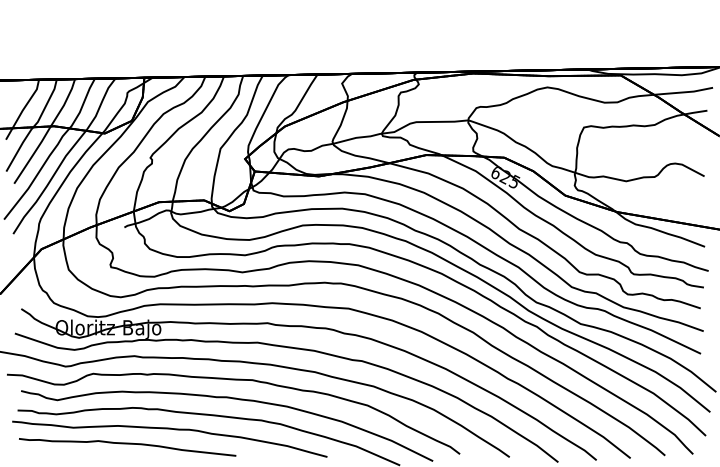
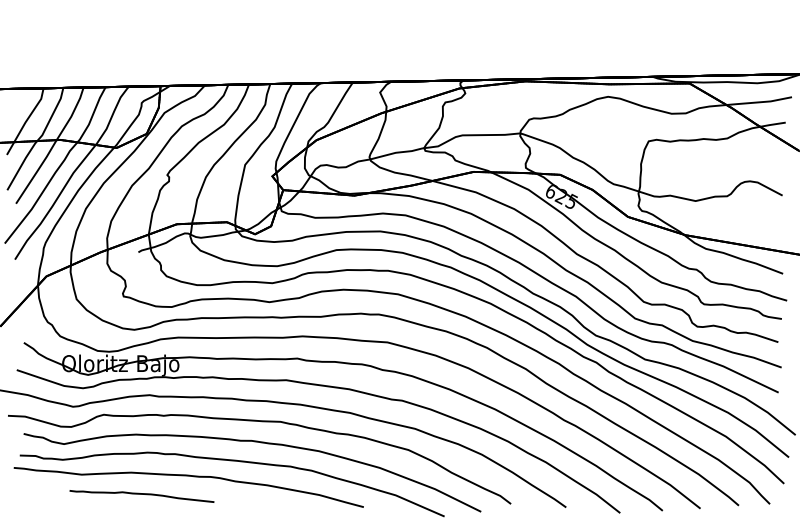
part: (127, 447) -> (141, 496), size x0.6

